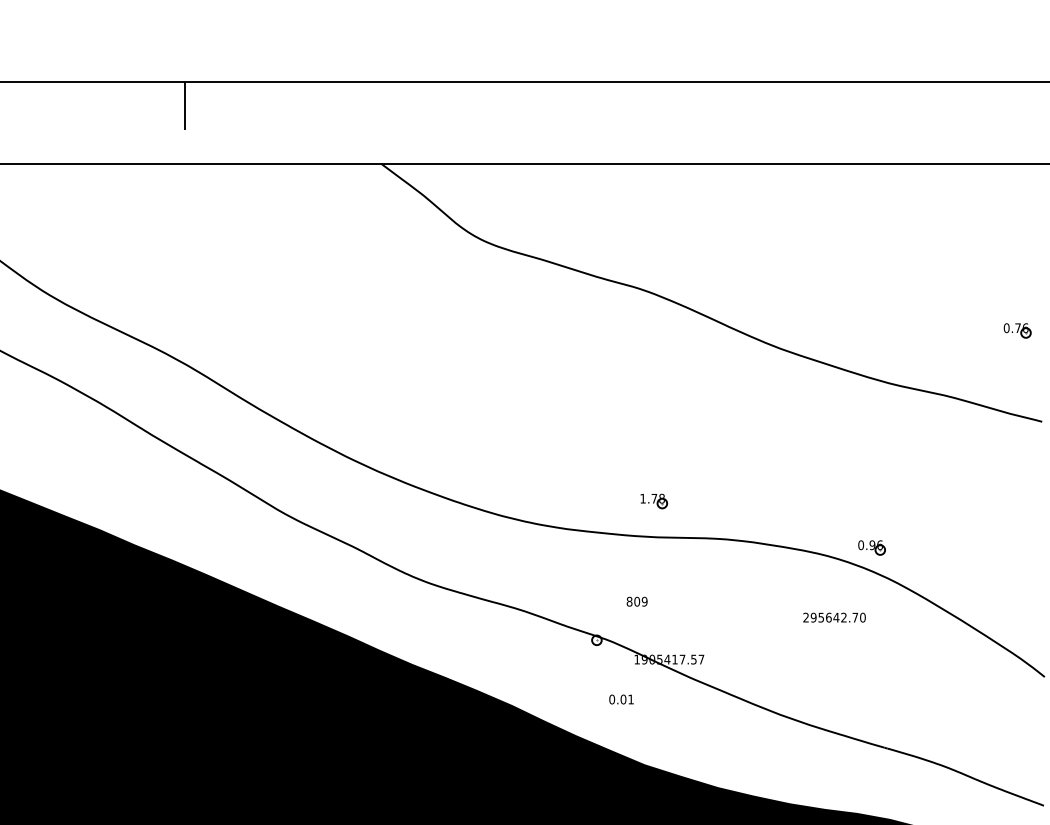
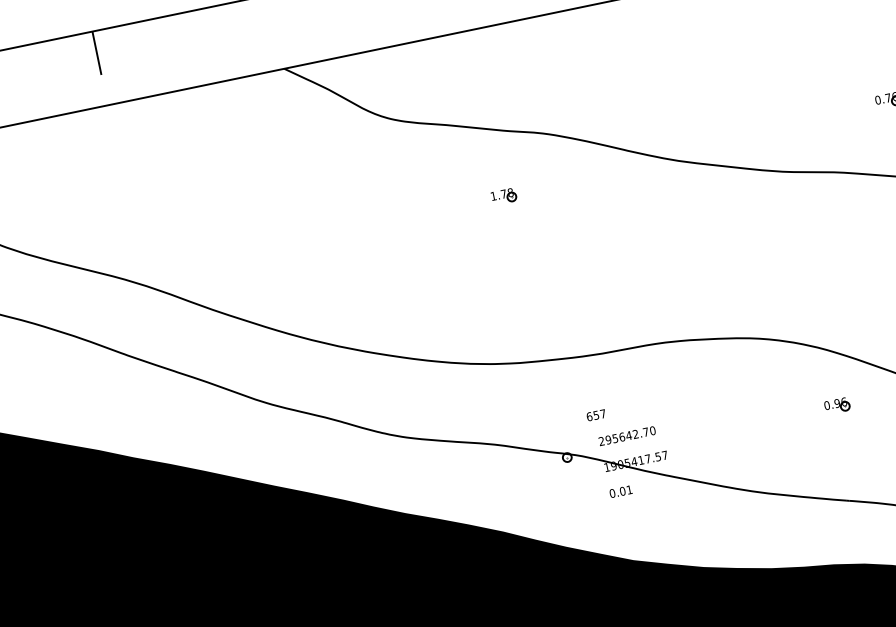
part: (654, 501) -> (504, 196), moved
part: (871, 547) -> (836, 405), moved
text: (636, 601) -> (595, 415), 809 -> 657
text: (834, 617) -> (627, 435), moved
text: (621, 699) -> (620, 491), moved

